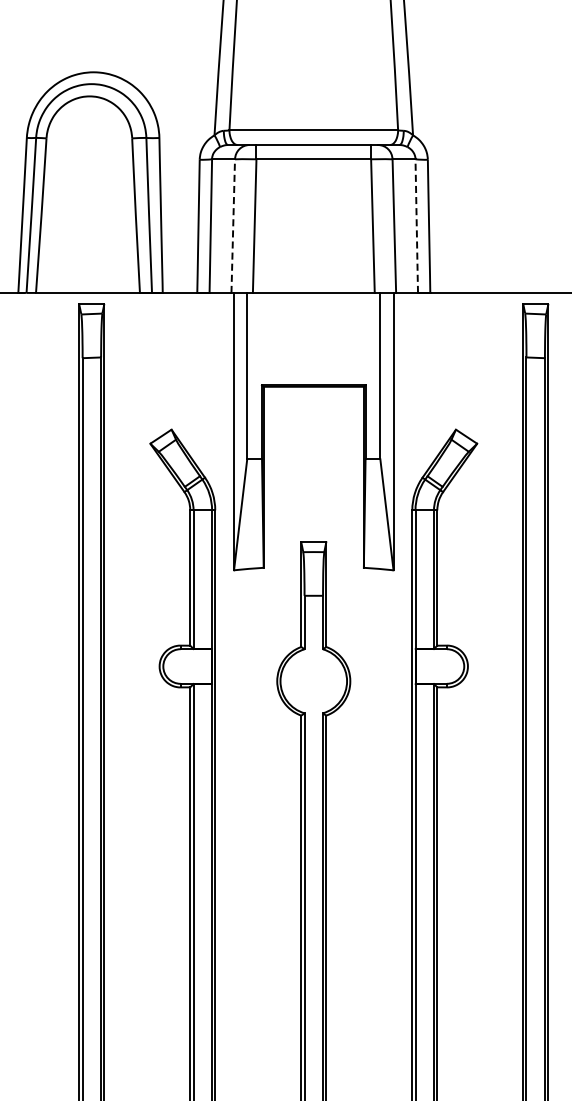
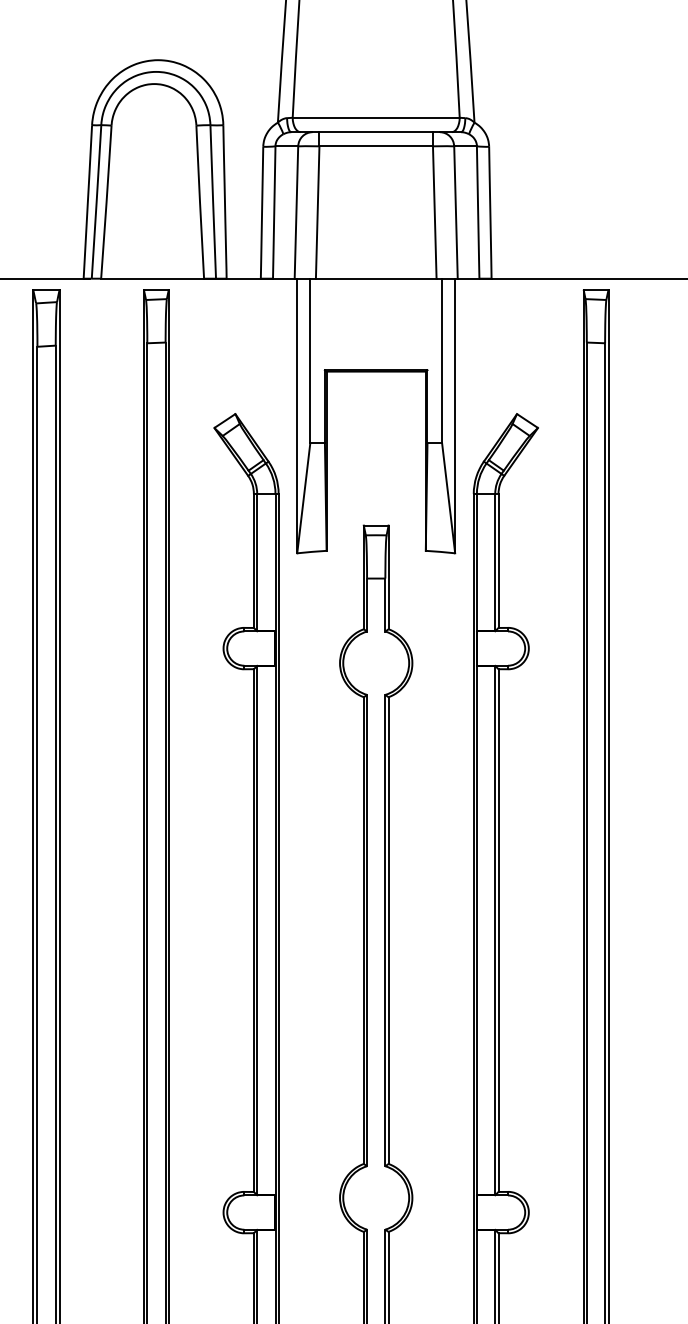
line: (233, 226) -> (296, 212), dashed -> solid
line: (417, 226) -> (478, 212), dashed -> solid

